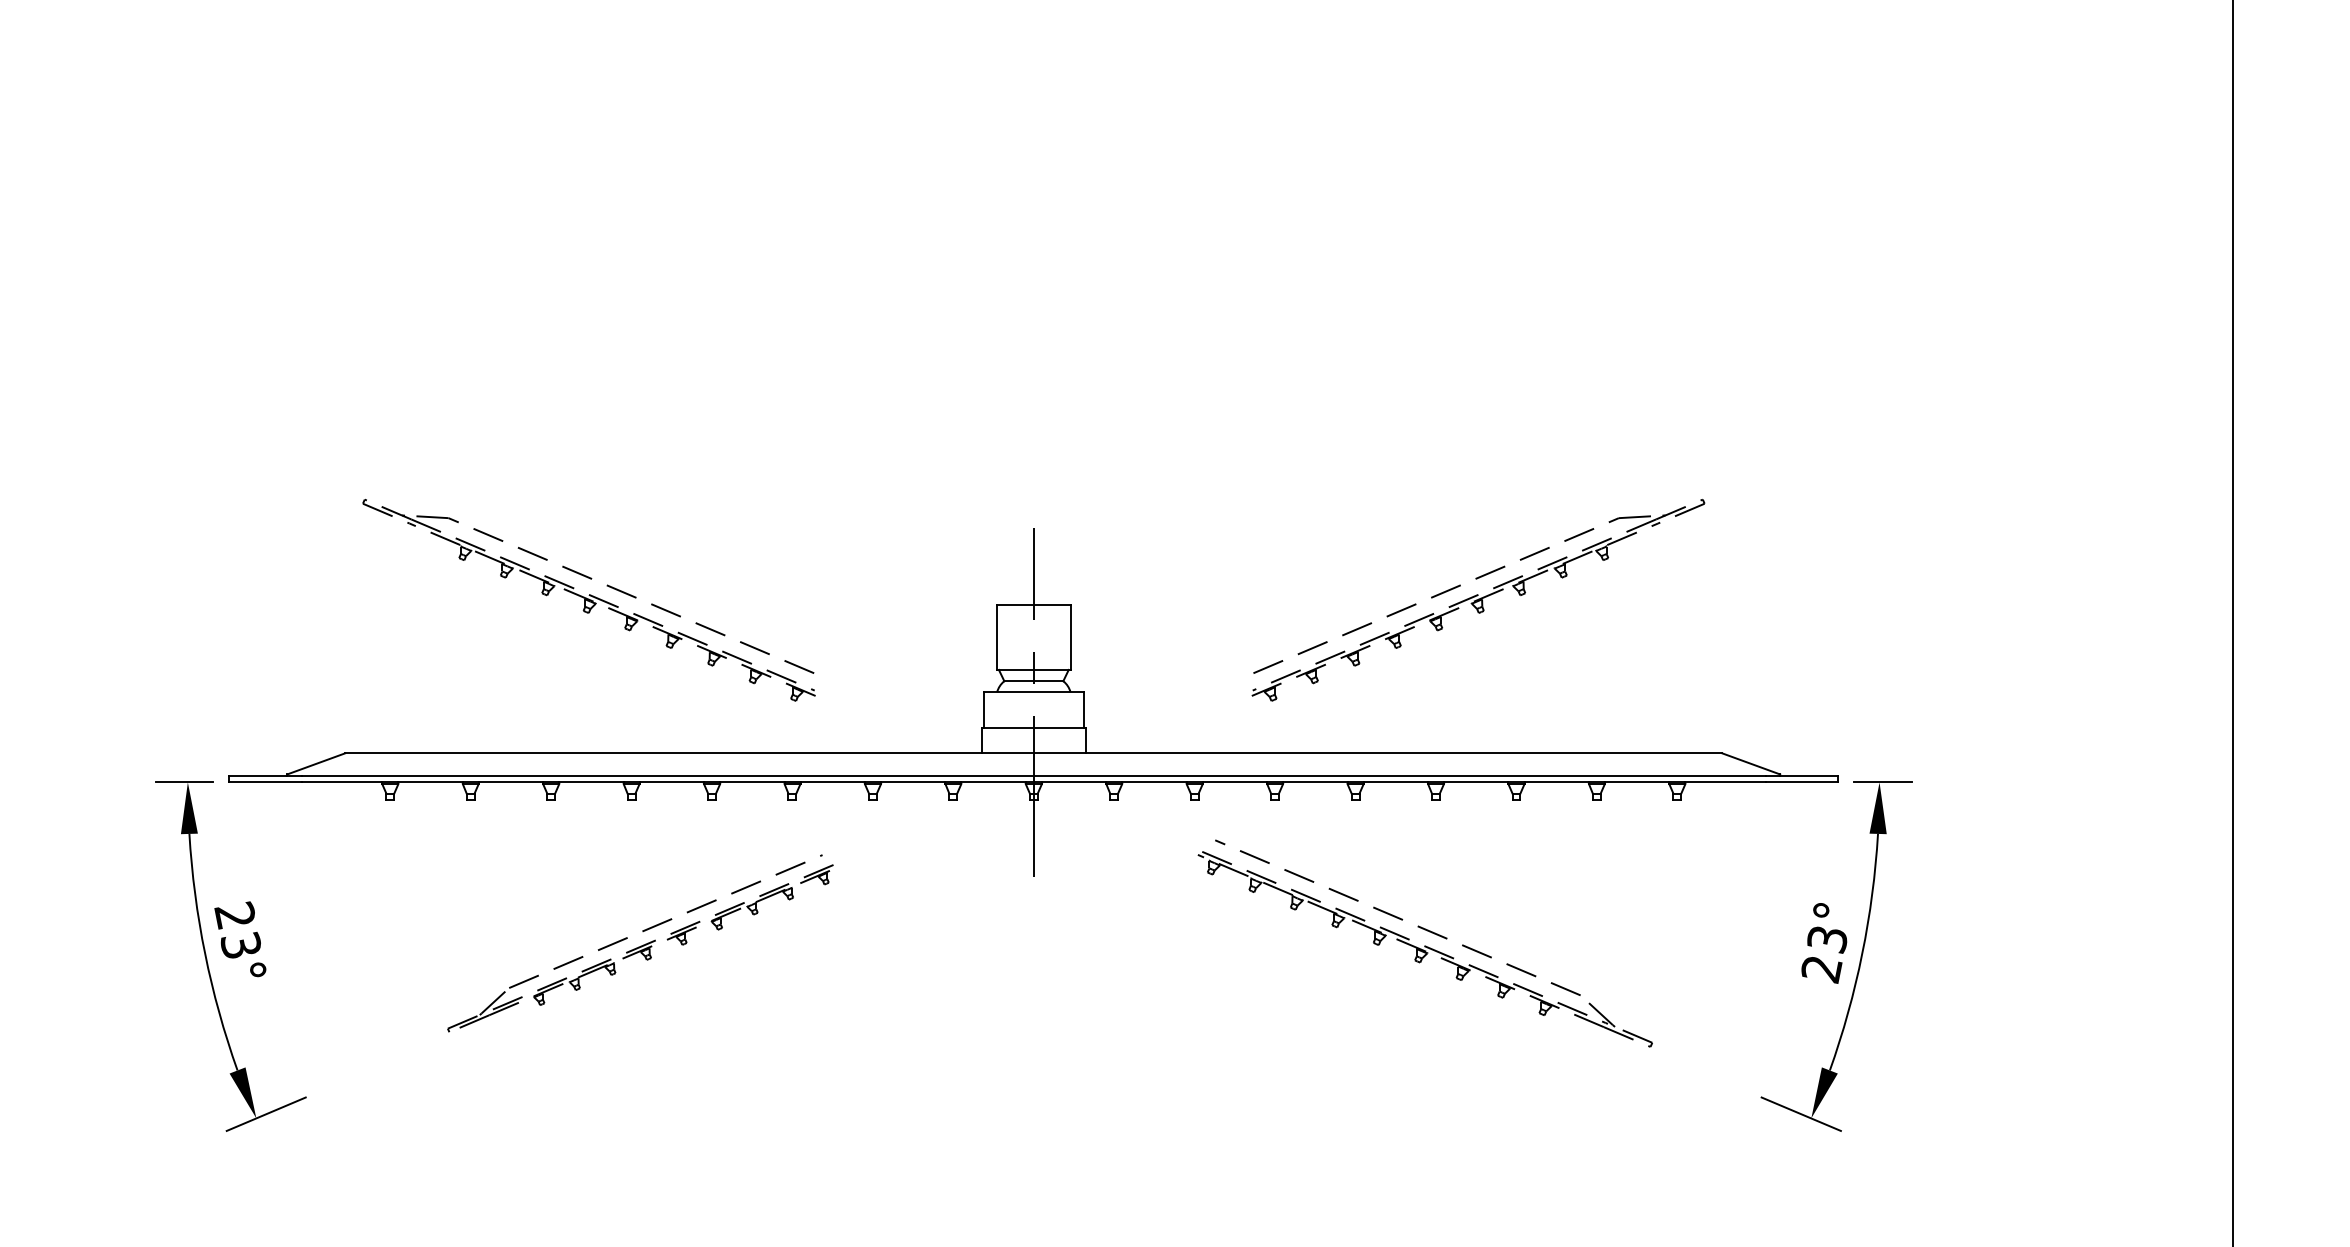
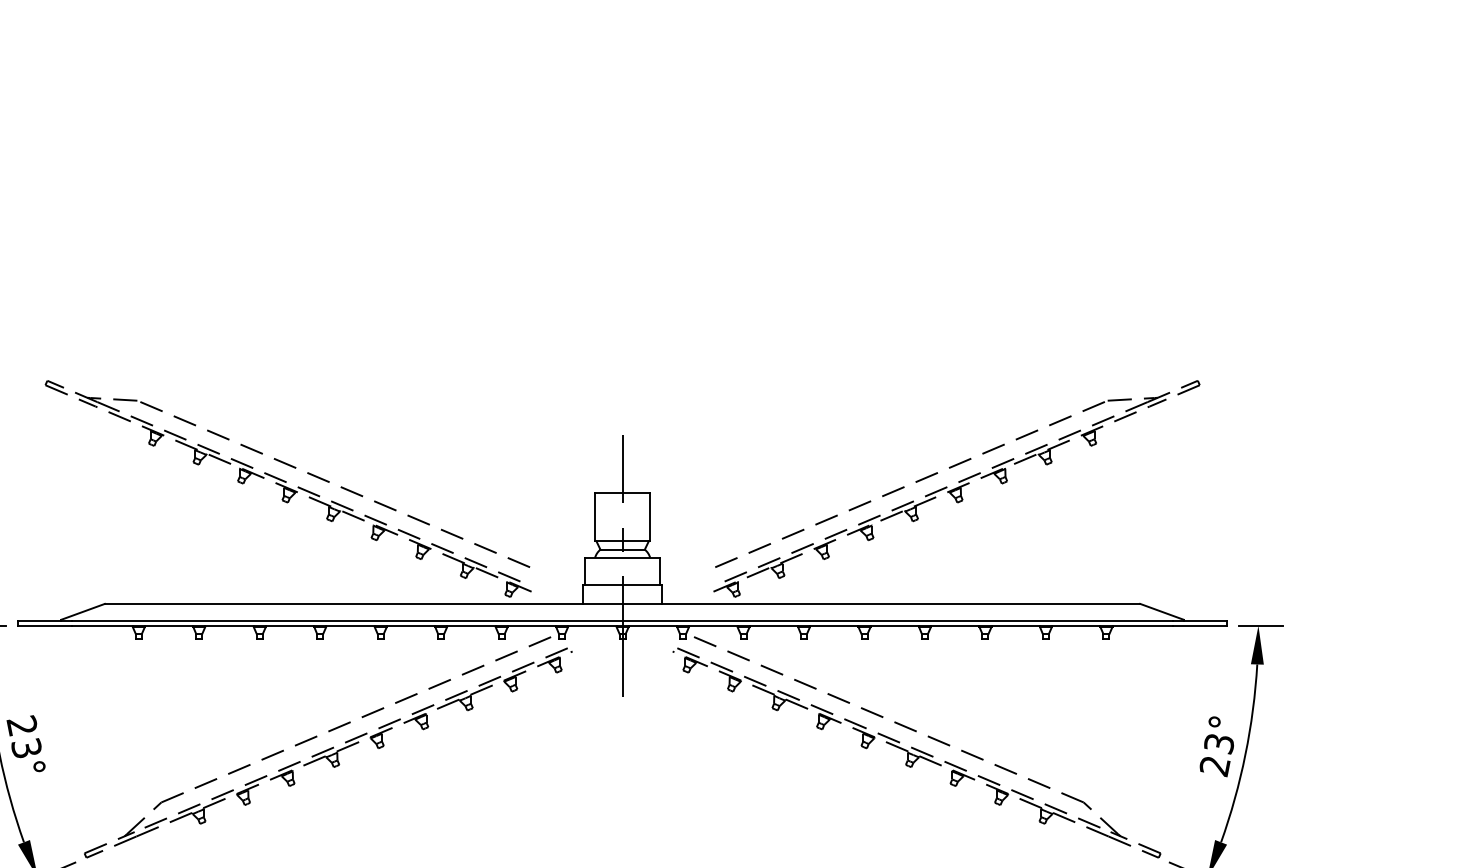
part: (588, 599) -> (287, 488), size x1.43
part: (1478, 599) -> (956, 488), size x1.43
part: (642, 943) -> (328, 746), size x1.67
part: (1425, 943) -> (917, 746), size x1.43

